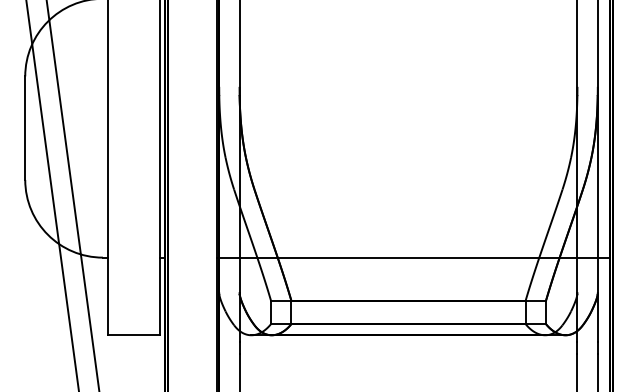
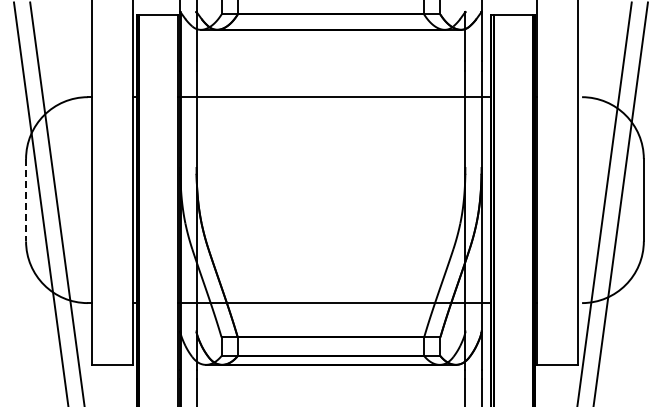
line: (25, 128) -> (26, 200), solid -> dashed

